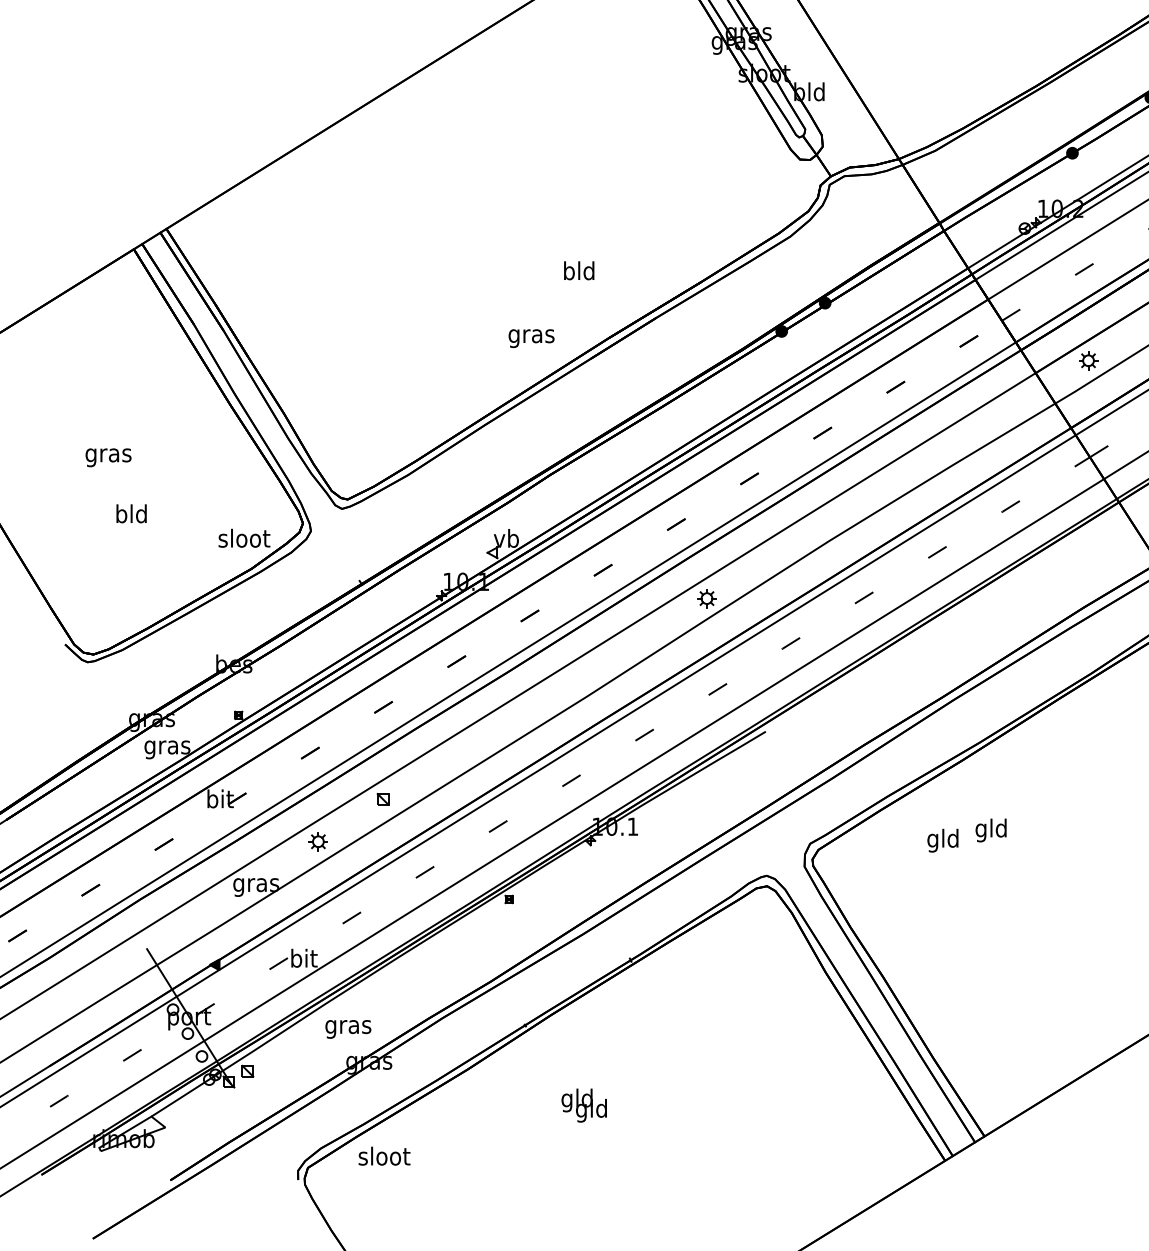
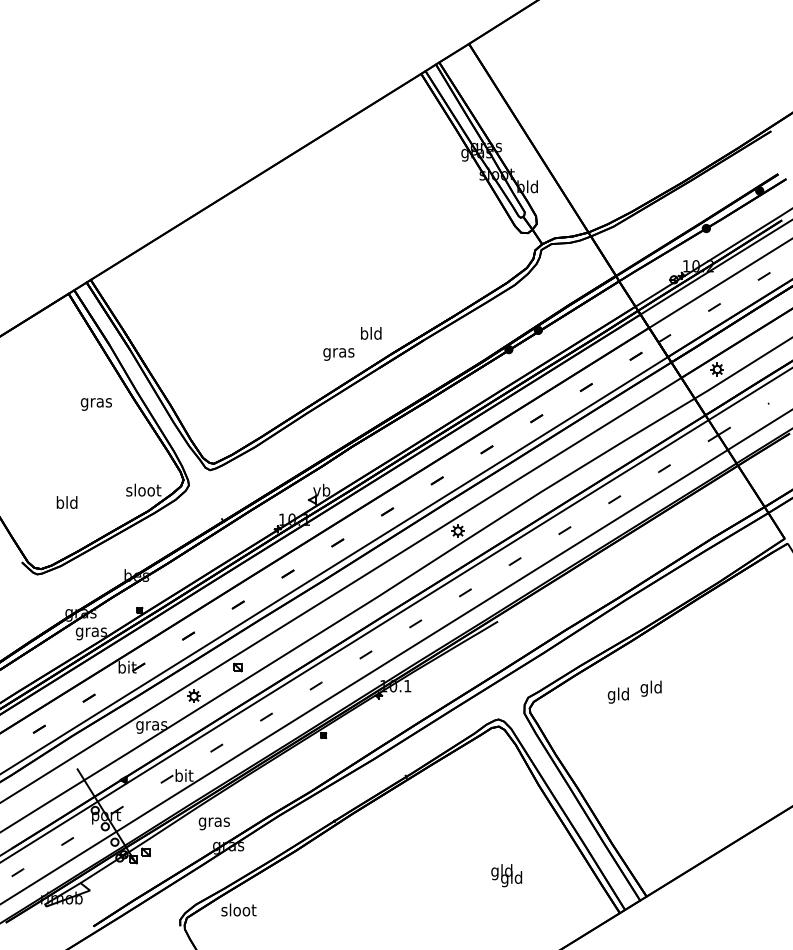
text: (579, 270) -> (371, 333), moved
text: (107, 457) -> (95, 404), moved
text: (130, 513) -> (66, 502), moved
text: (584, 1105) -> (506, 875), moved

